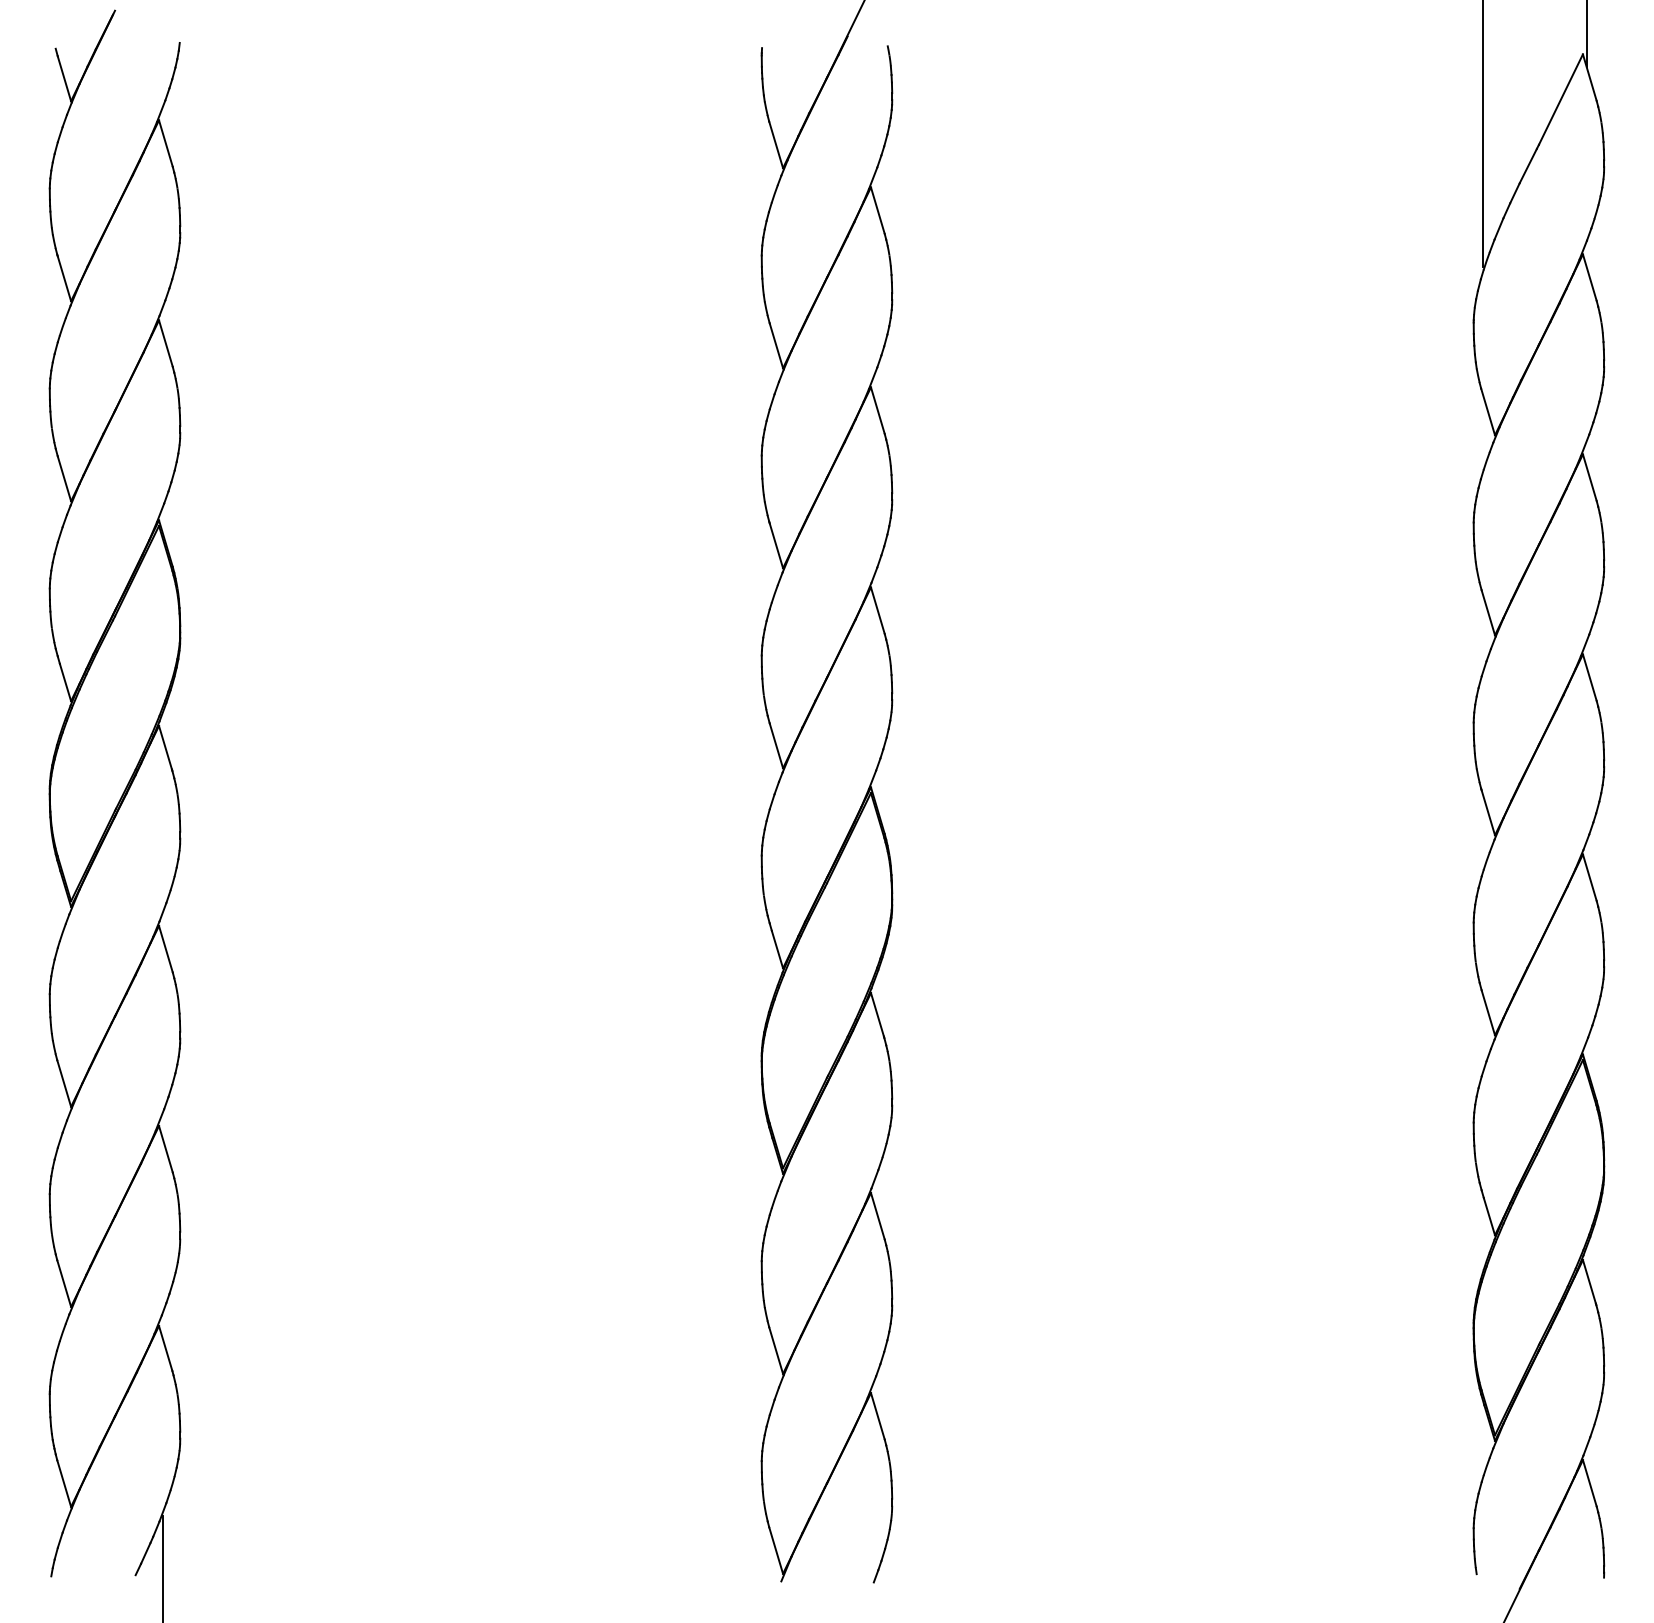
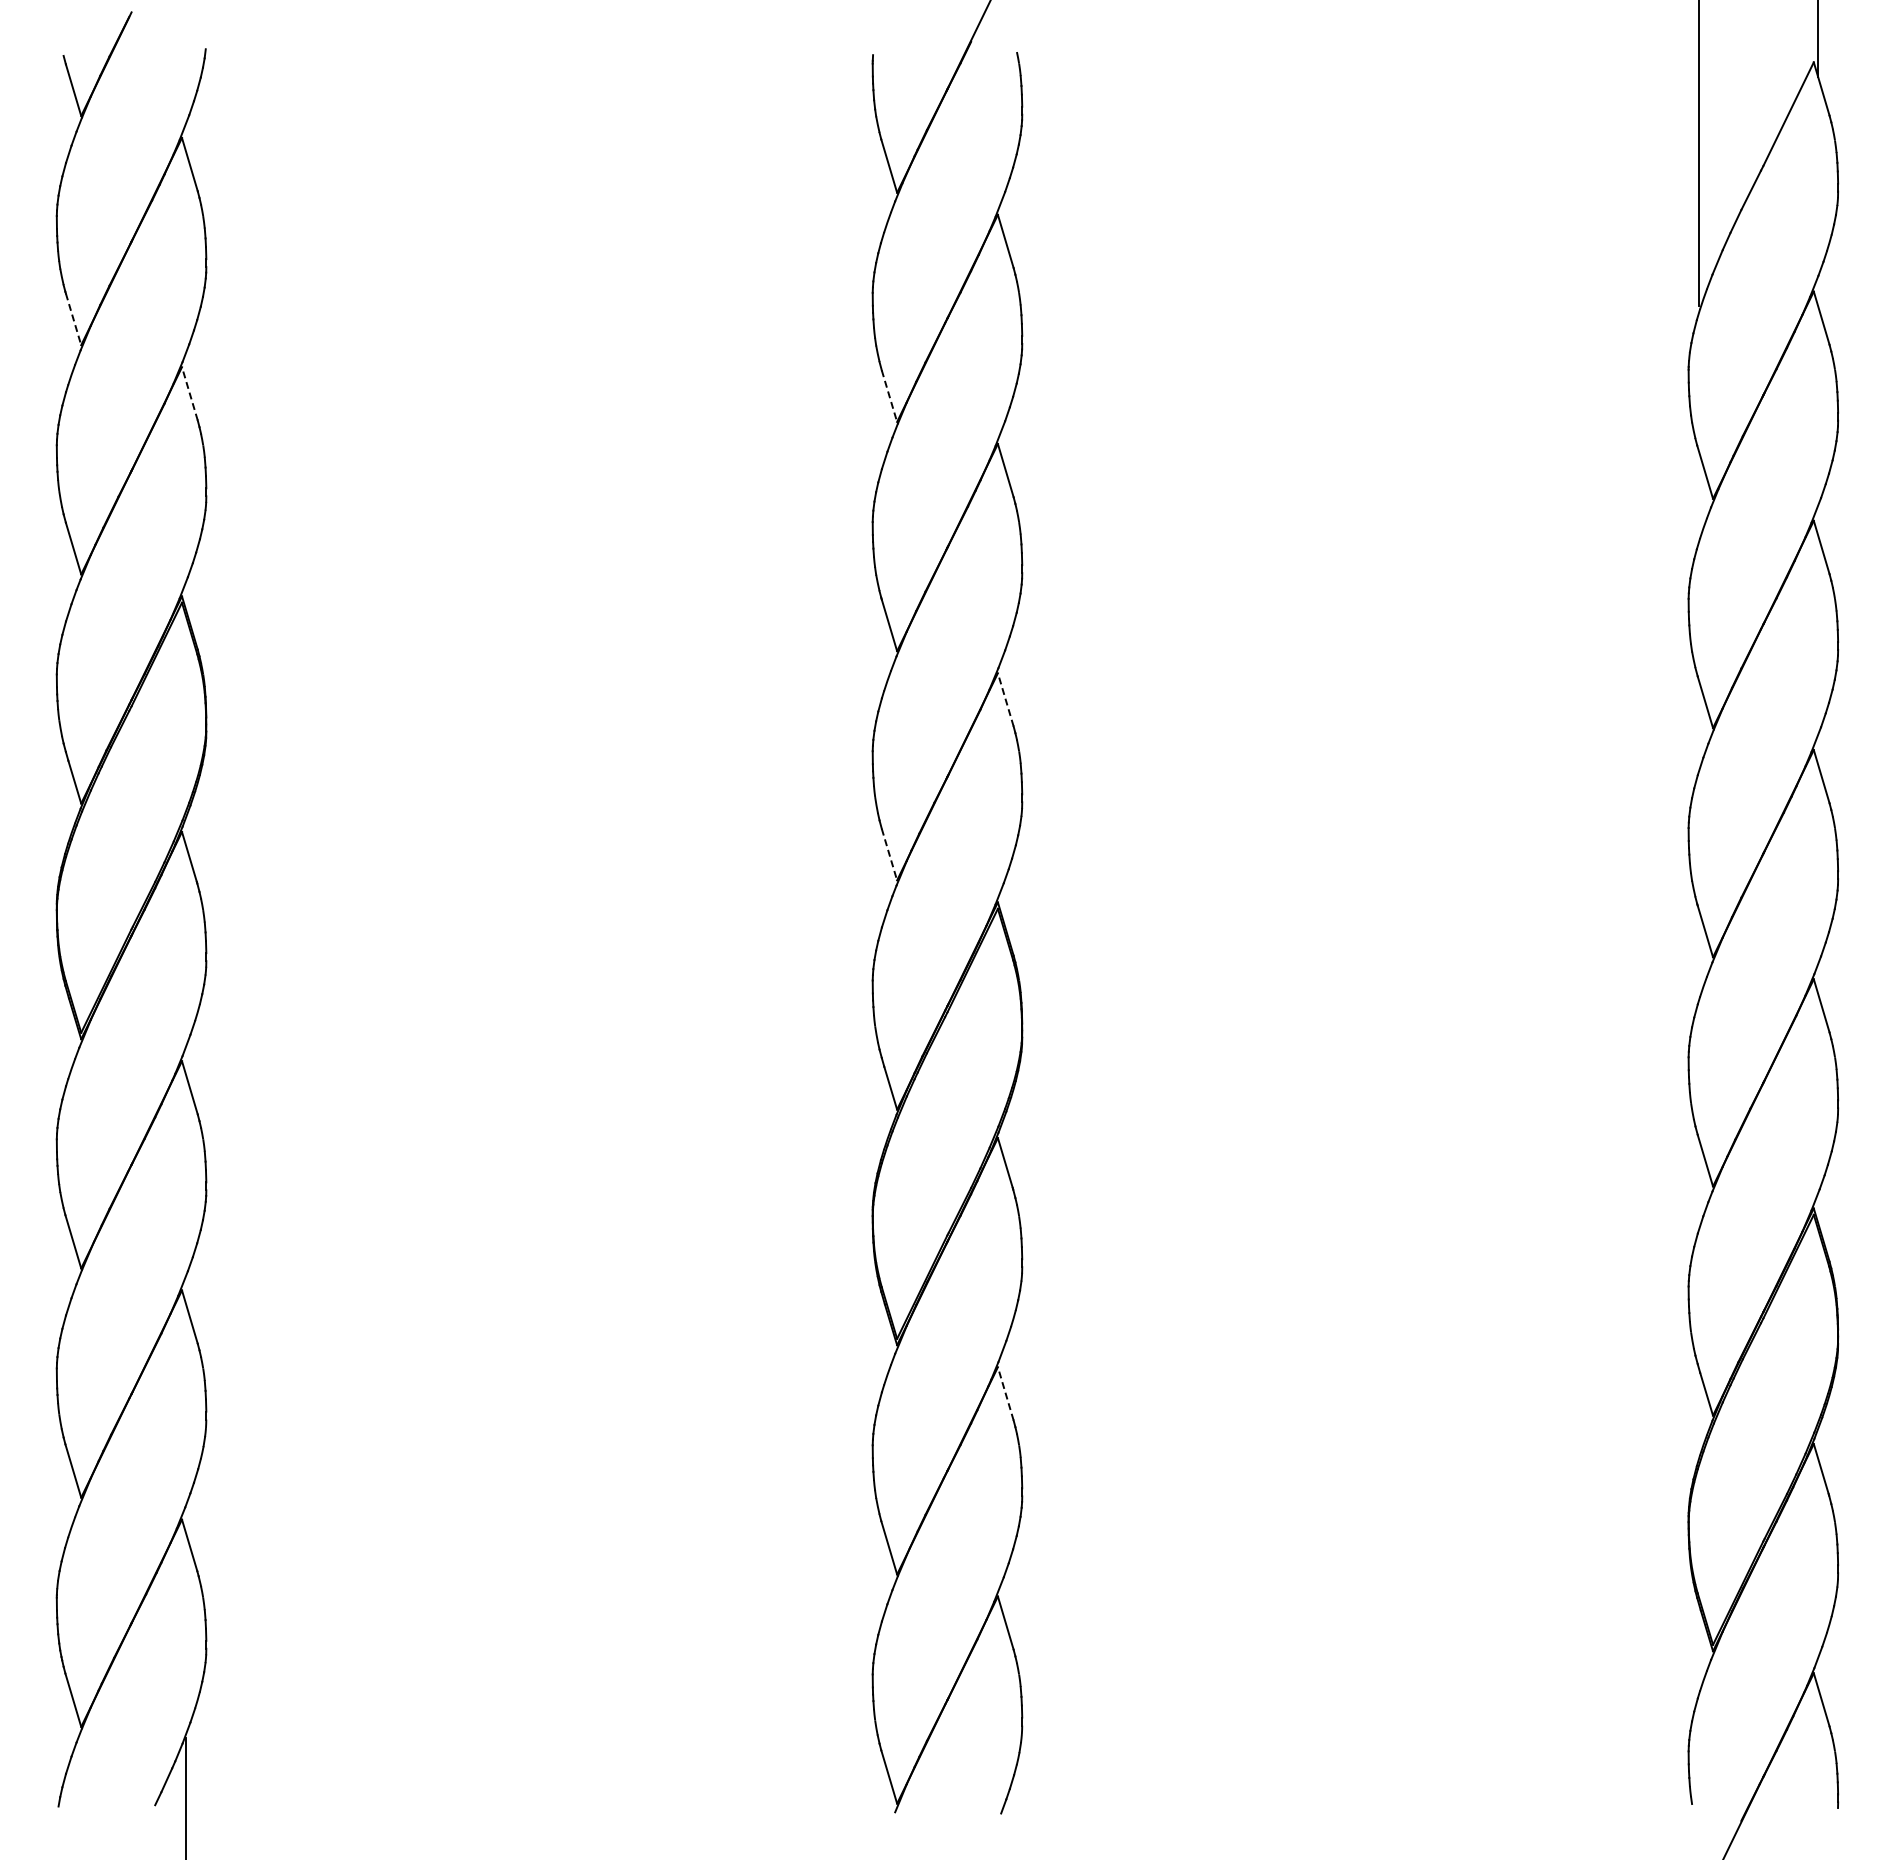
line: (64, 278) -> (73, 319), solid -> dashed
line: (165, 343) -> (189, 393), solid -> dashed
line: (776, 345) -> (889, 396), solid -> dashed
line: (877, 610) -> (1005, 699), solid -> dashed
line: (776, 745) -> (889, 854), solid -> dashed
line: (877, 1215) -> (1005, 1393), solid -> dashed

